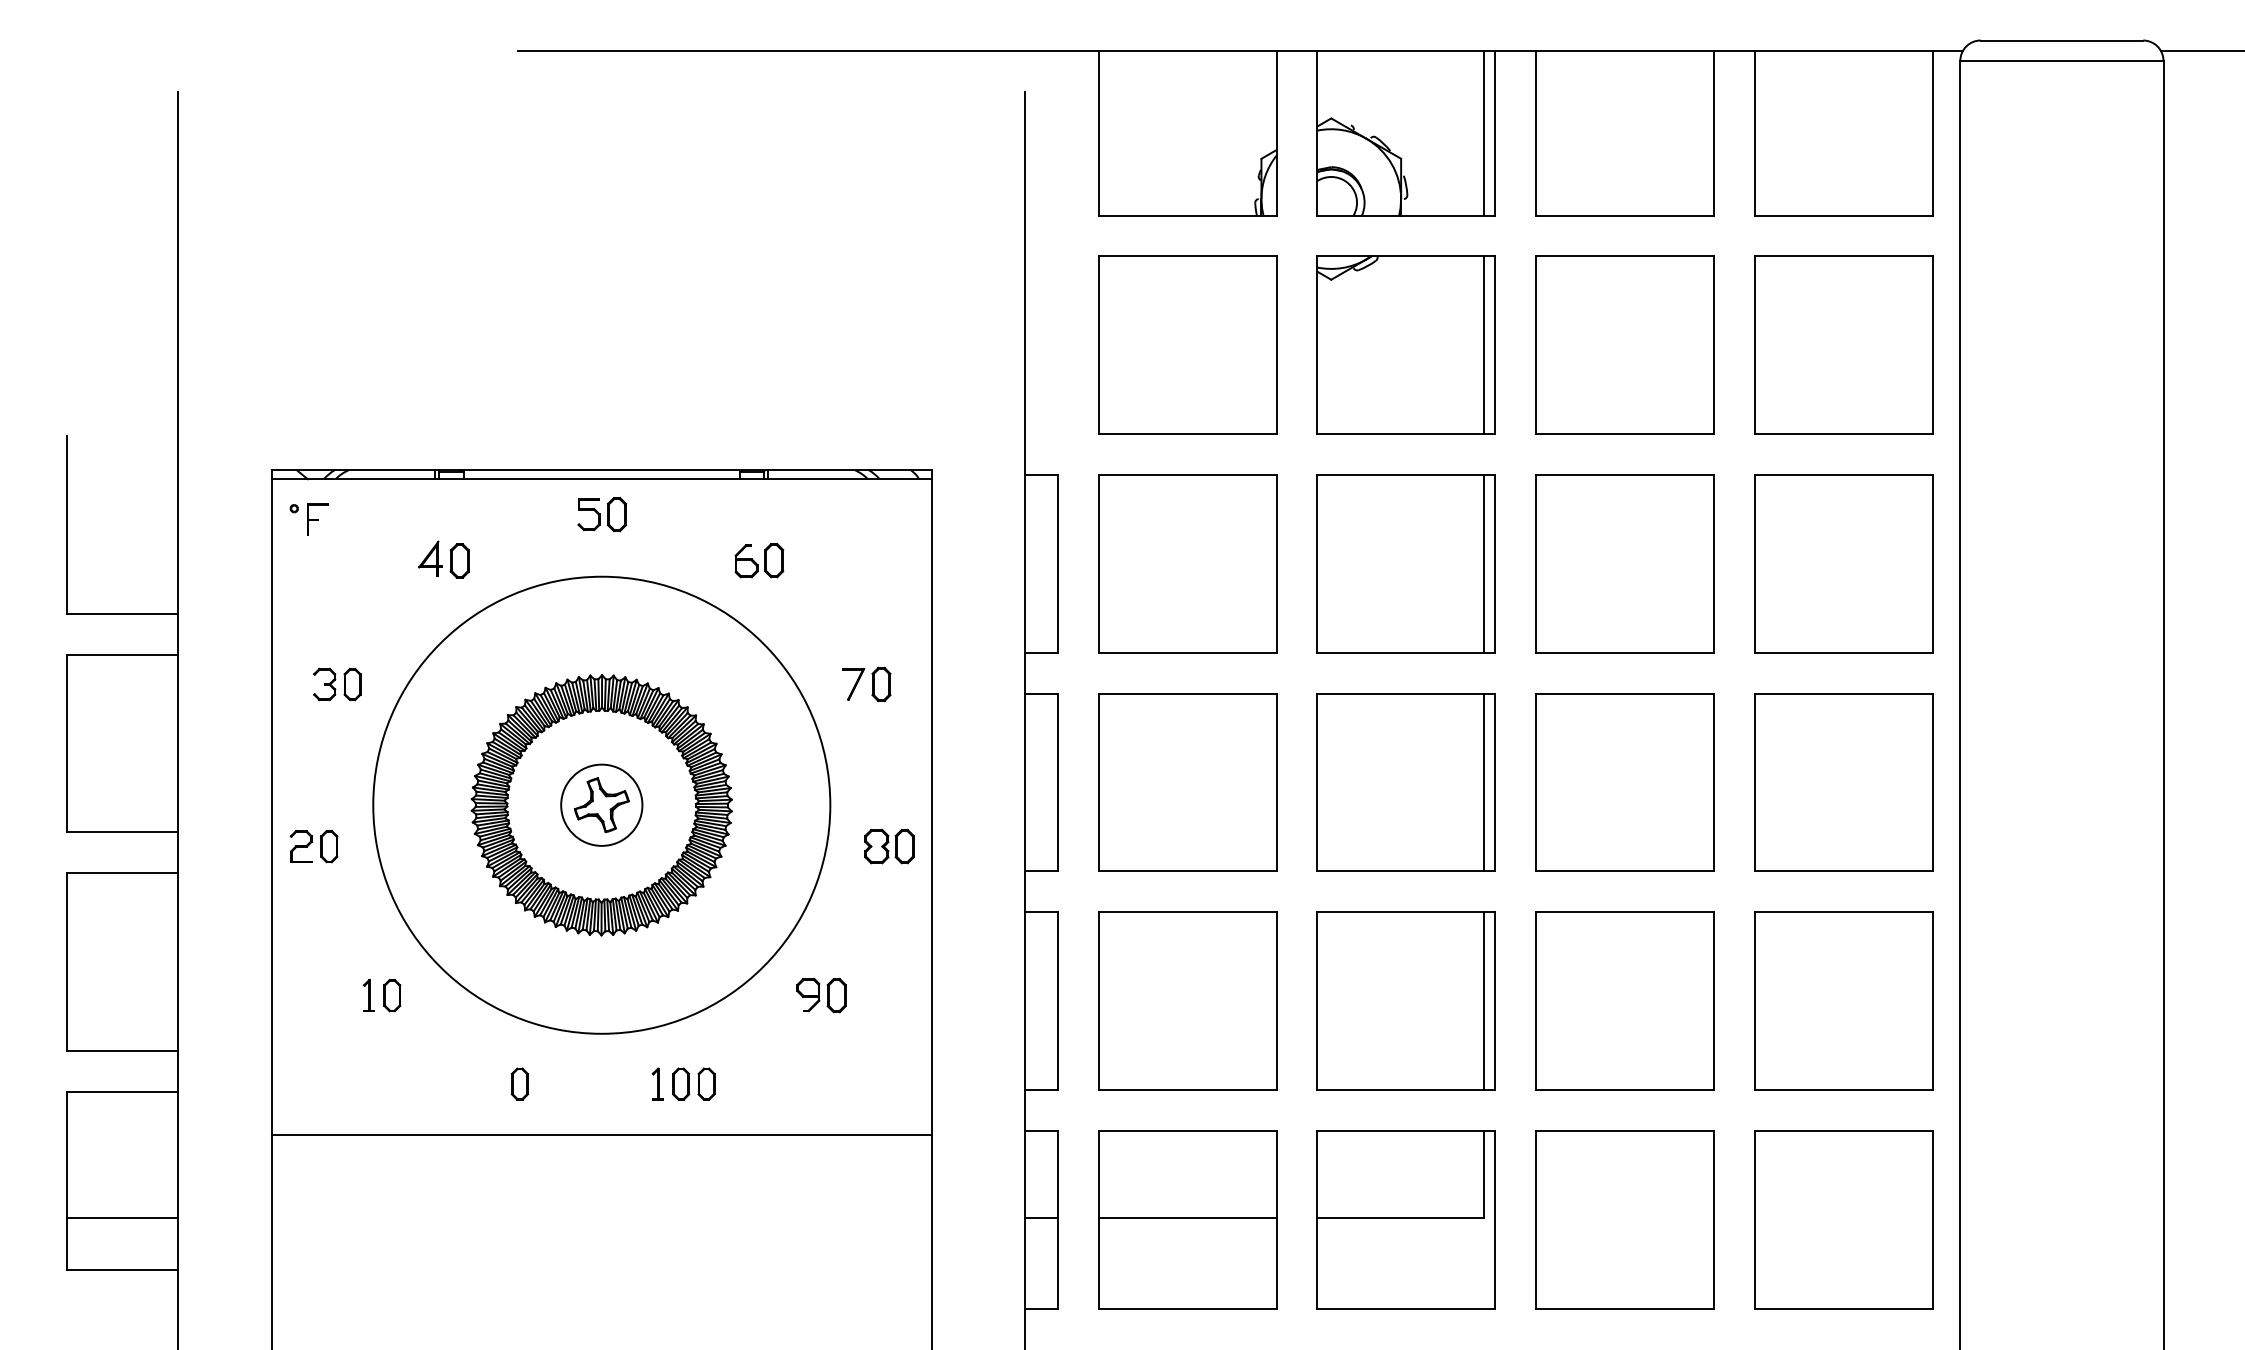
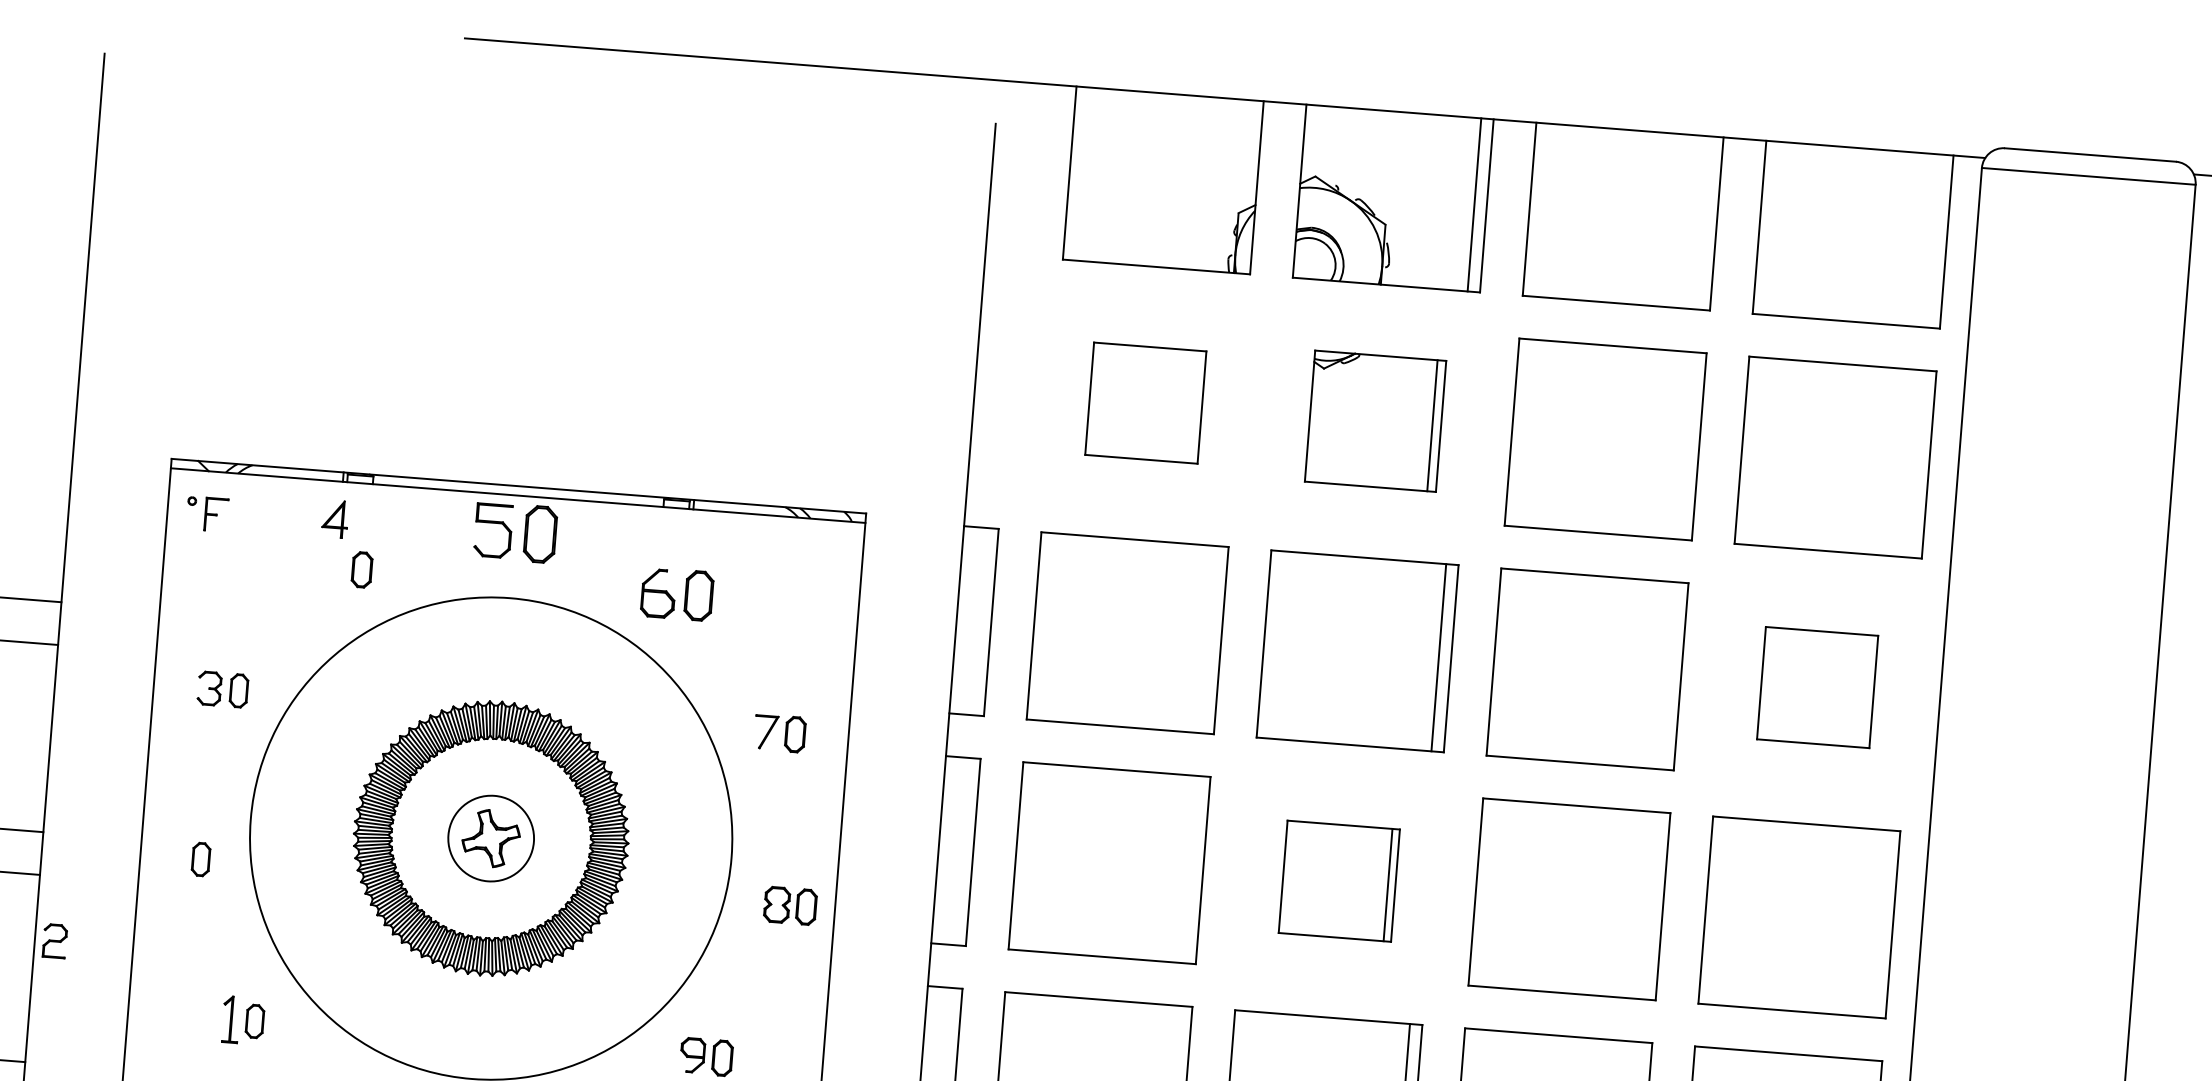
part: (1187, 344) -> (1145, 402), size x0.6
part: (1405, 344) -> (1374, 420), size x0.7
part: (602, 514) -> (515, 532), size x1.6
part: (430, 558) -> (335, 518), moved
part: (759, 560) -> (677, 594), size x1.4
part: (1843, 563) -> (1817, 687), size x0.6
part: (1405, 782) -> (1338, 881), size x0.6
part: (300, 846) -> (54, 940), moved
part: (368, 995) -> (230, 1019), size x1.4

